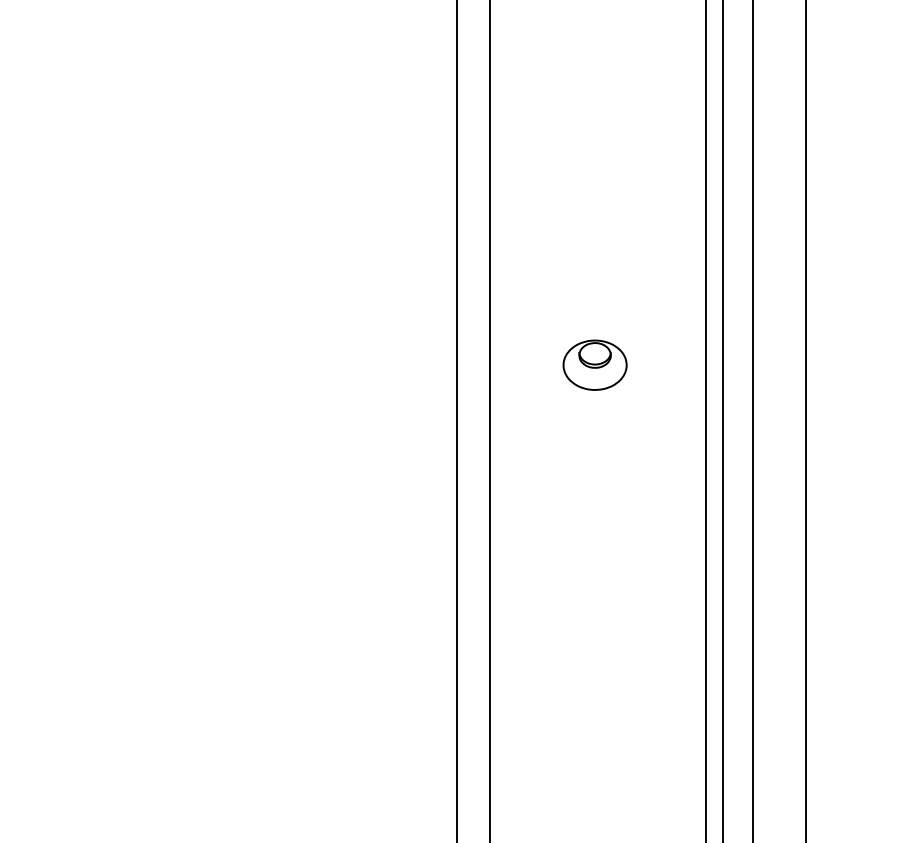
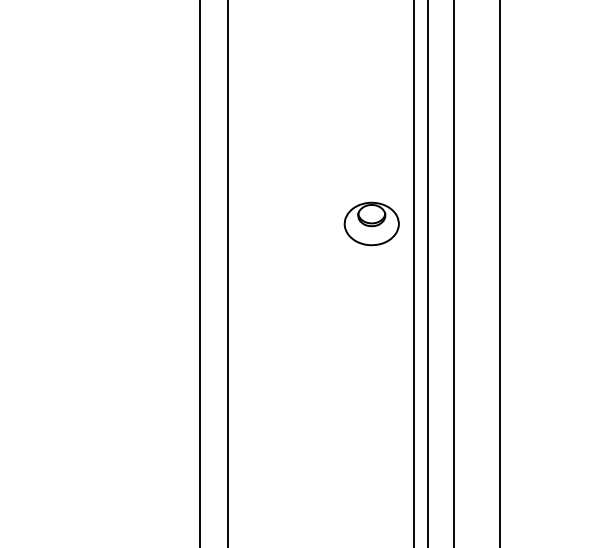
part: (594, 364) -> (371, 223), moved

